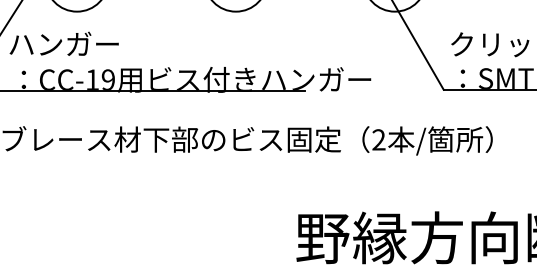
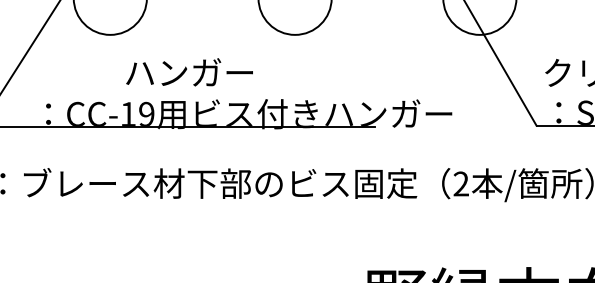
text: (63, 43) -> (188, 71), moved

